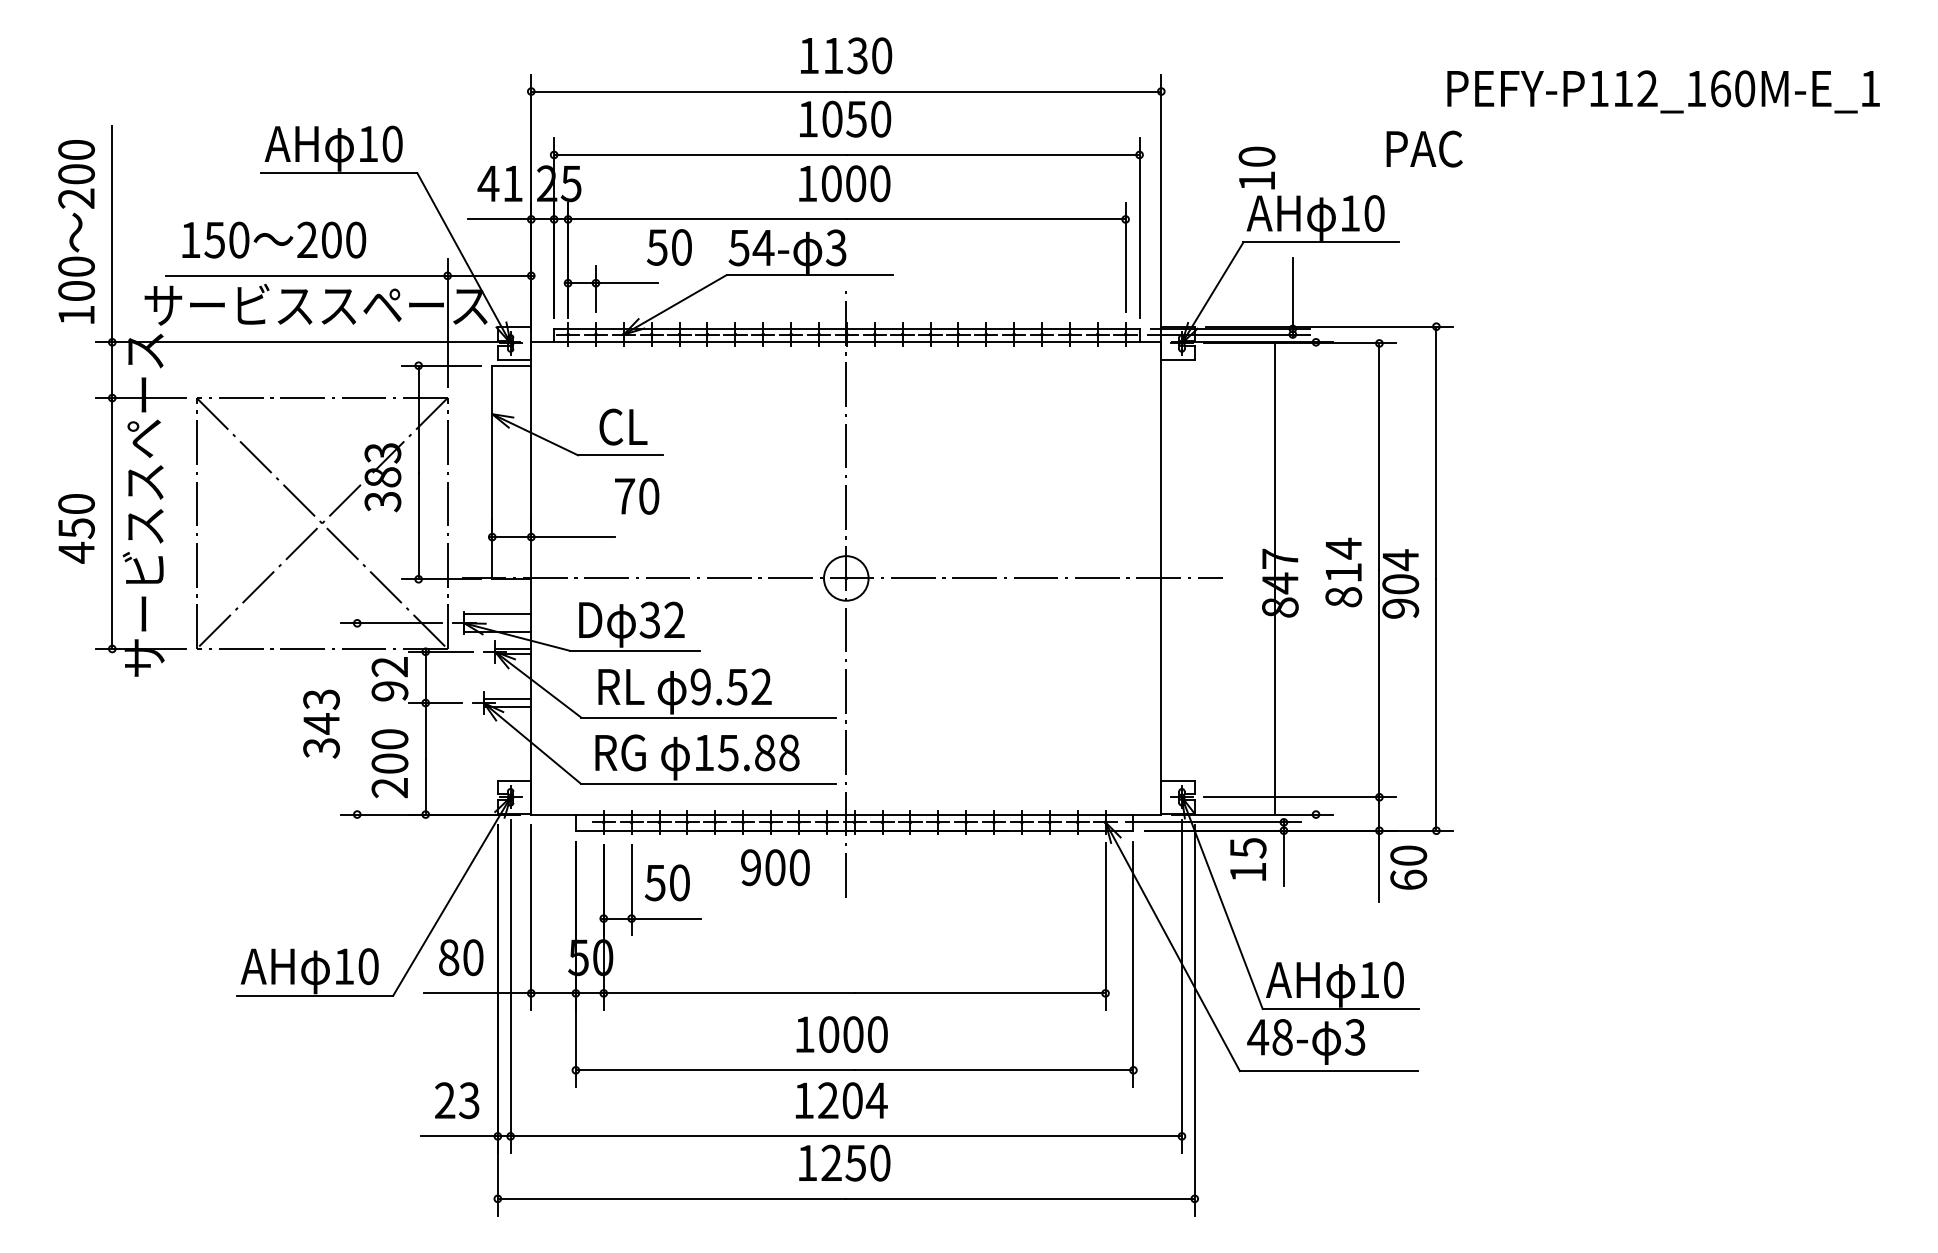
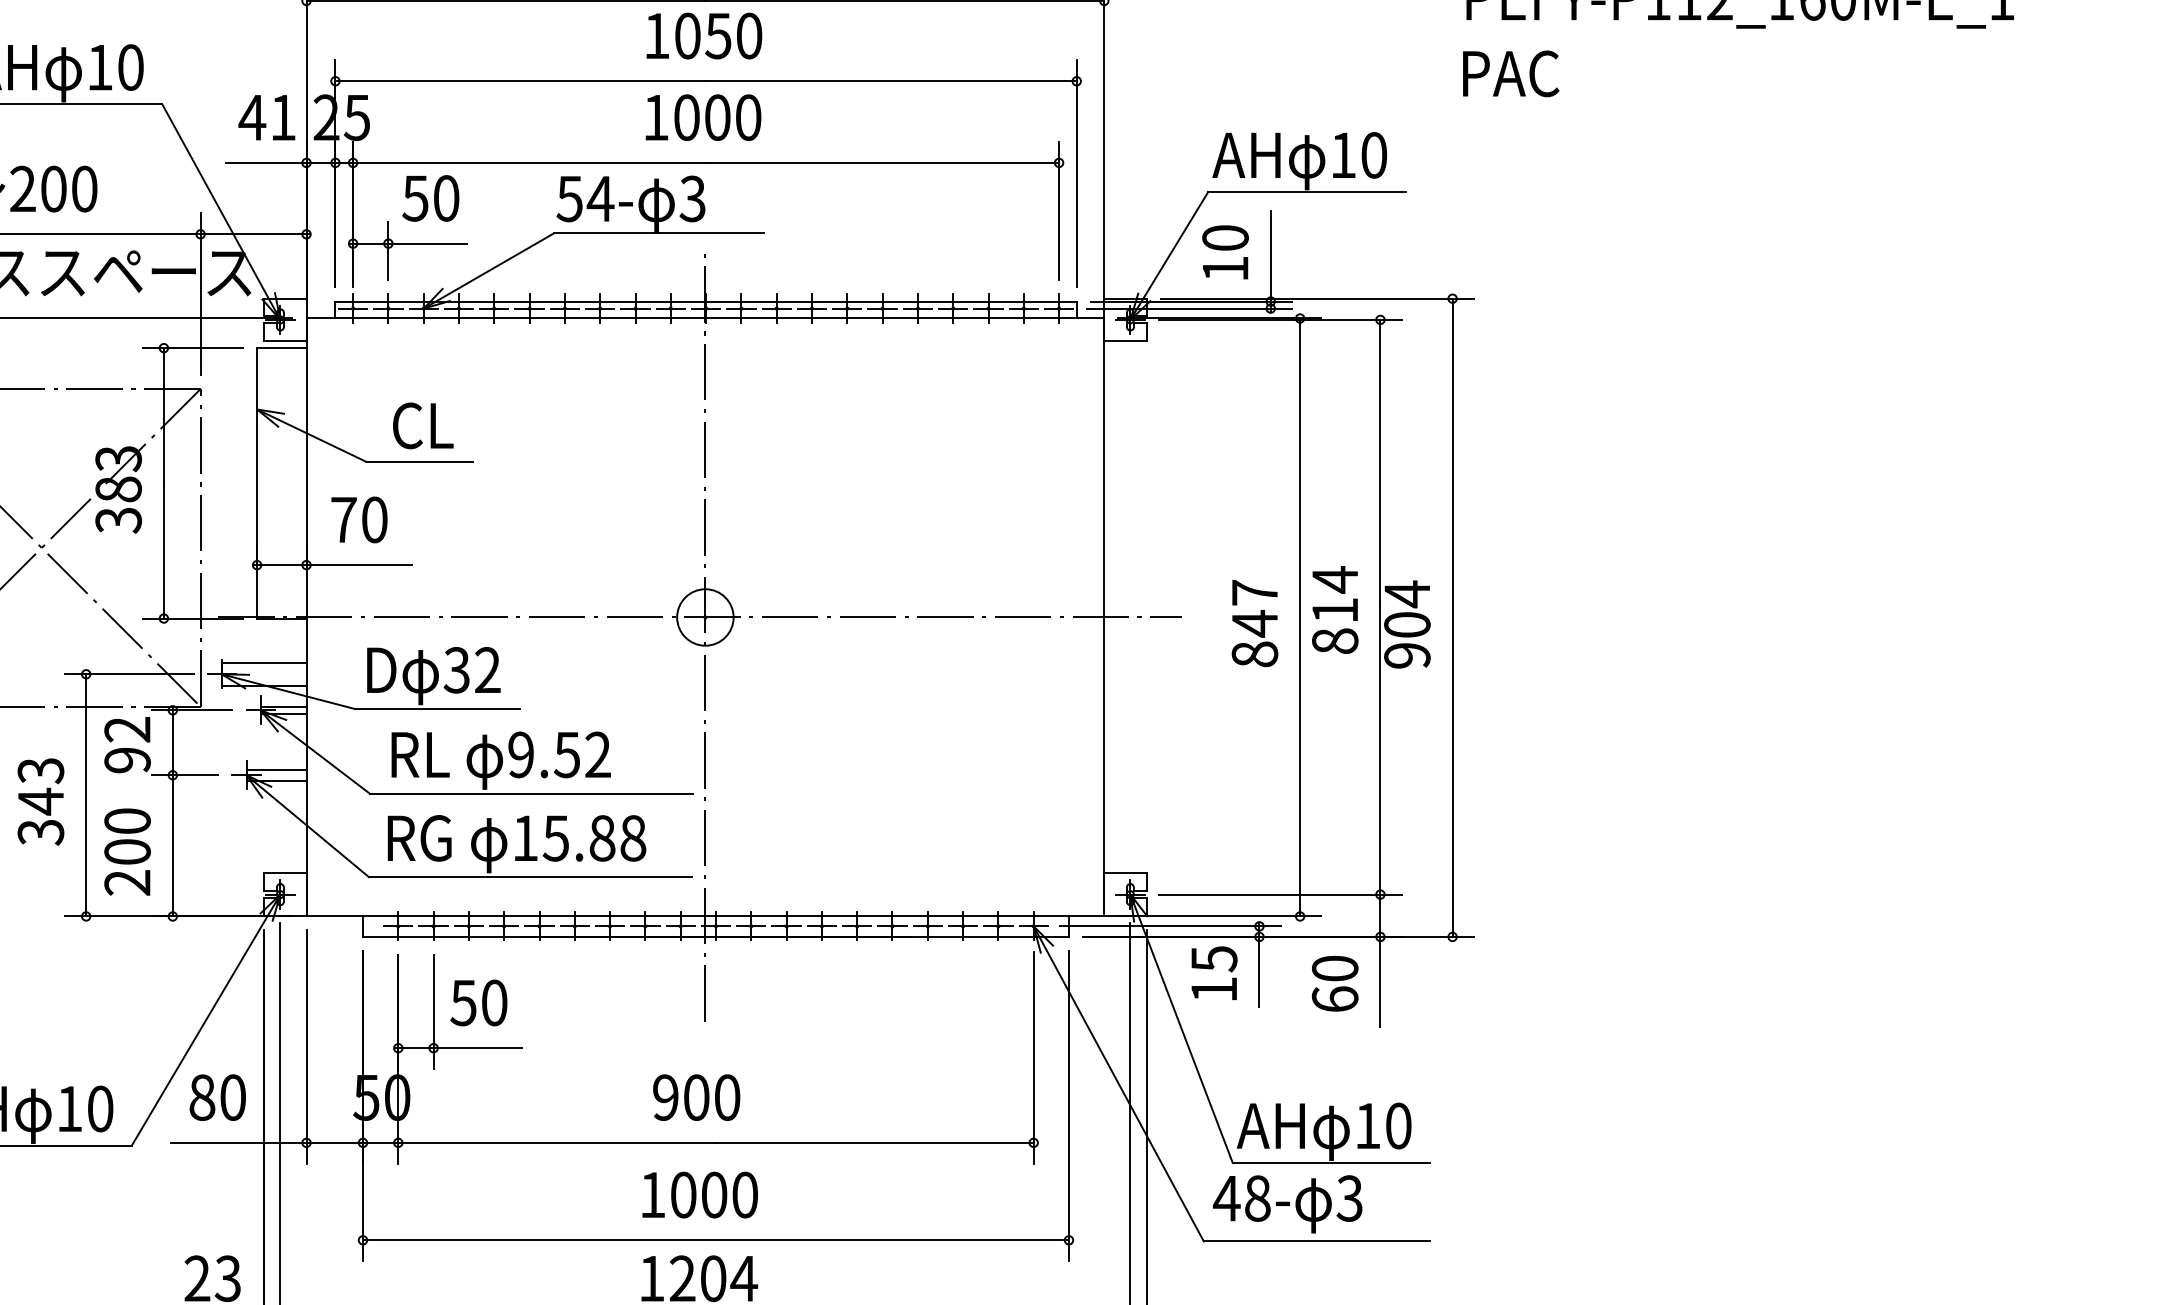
text: (1424, 148) -> (1510, 73), moved
text: (1256, 167) -> (1224, 251), moved
text: (669, 247) -> (430, 198), moved
text: (637, 496) -> (359, 520), moved
line: (1275, 578) -> (1300, 617), moved
line: (357, 718) -> (86, 794), added
text: (775, 867) -> (696, 1097), moved
text: (1408, 867) -> (1334, 983), moved

